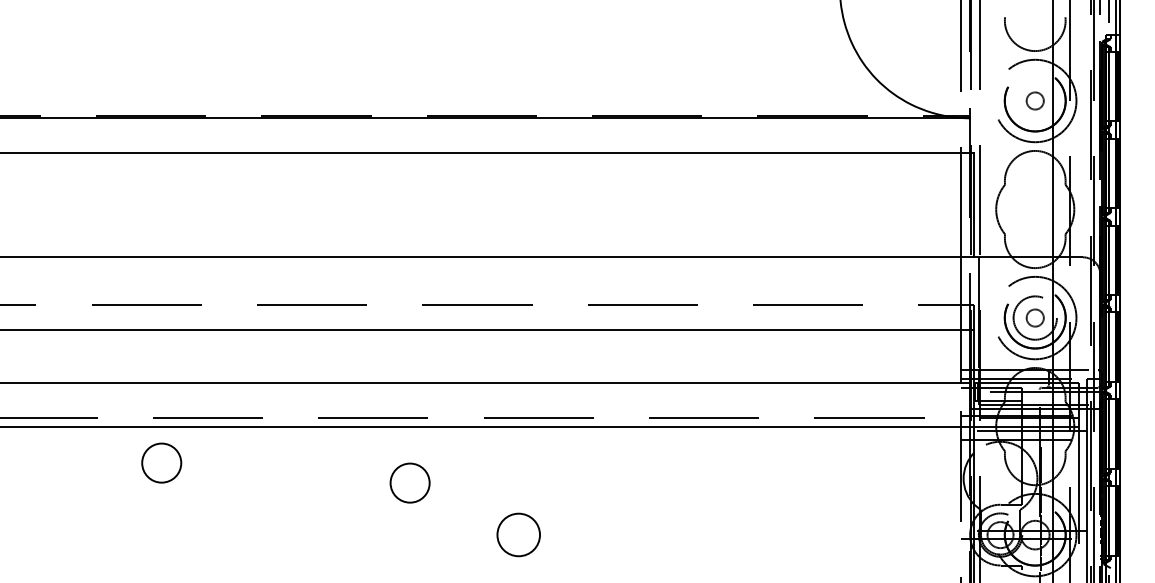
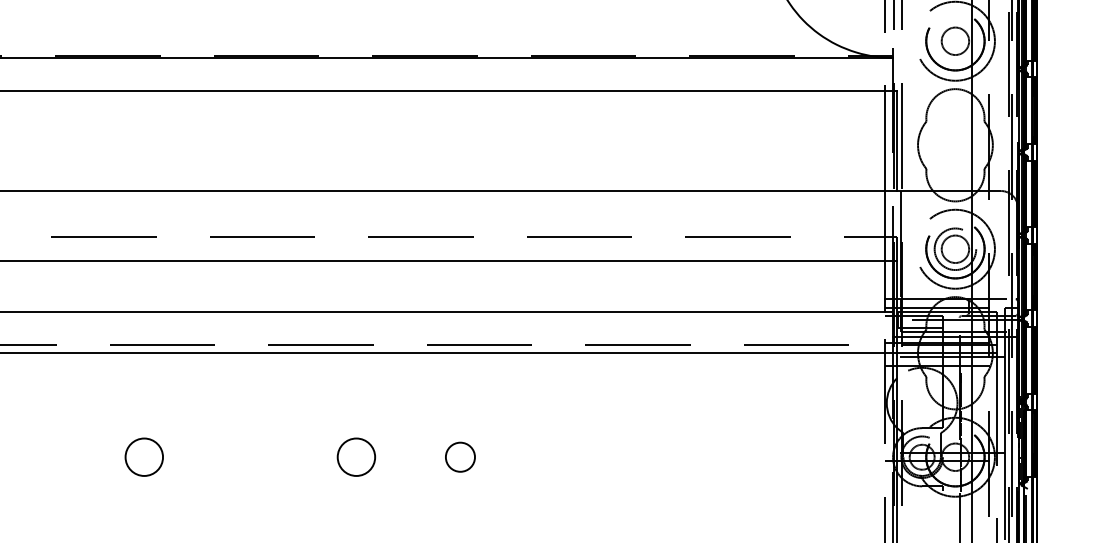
circle: (1034, 100) -> (954, 40), size x1.67
circle: (1034, 317) -> (954, 248), size x1.67
circle: (161, 462) -> (144, 456), moved
circle: (409, 482) -> (355, 456), moved
circle: (518, 535) -> (460, 457), size x0.71

